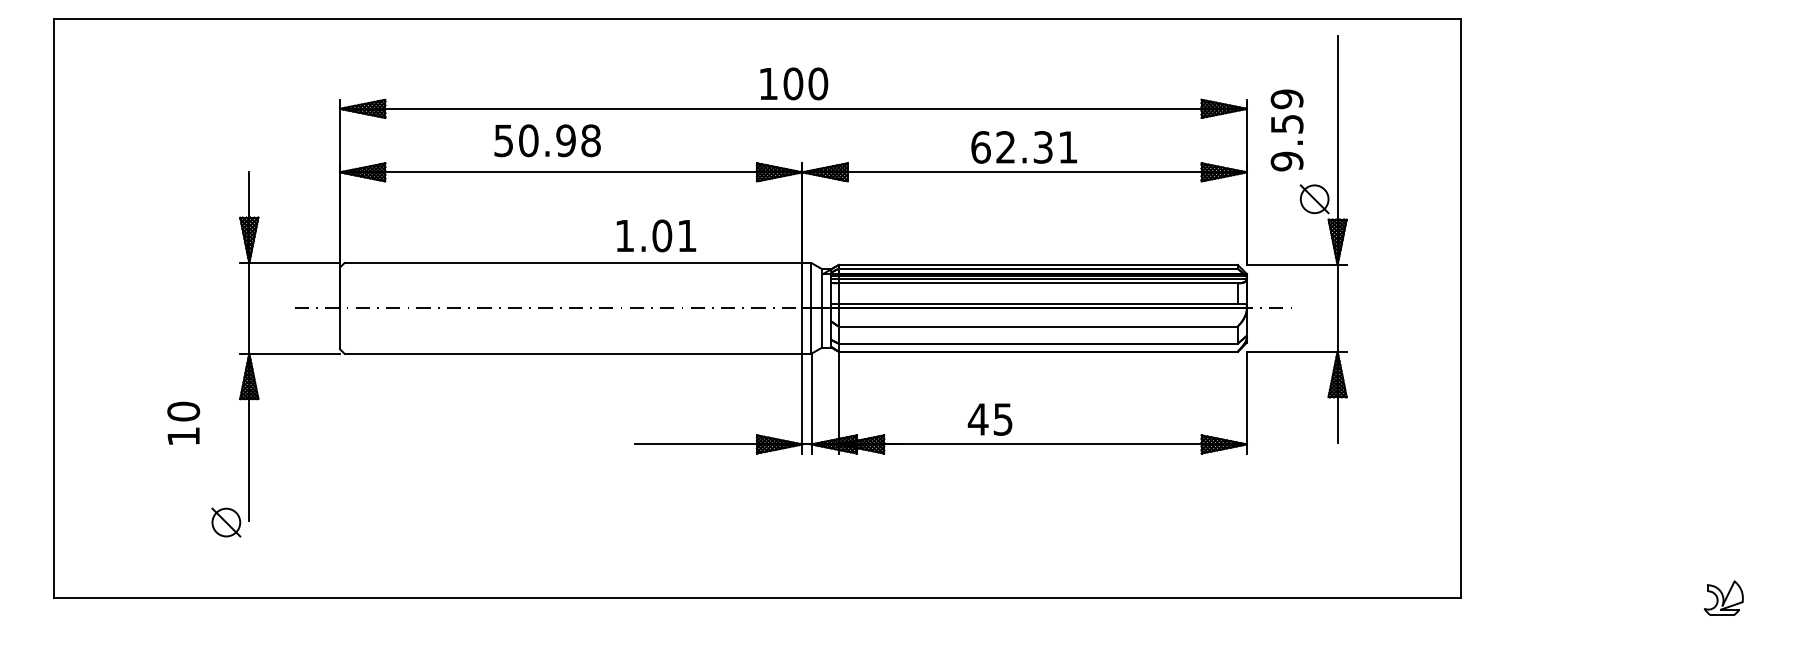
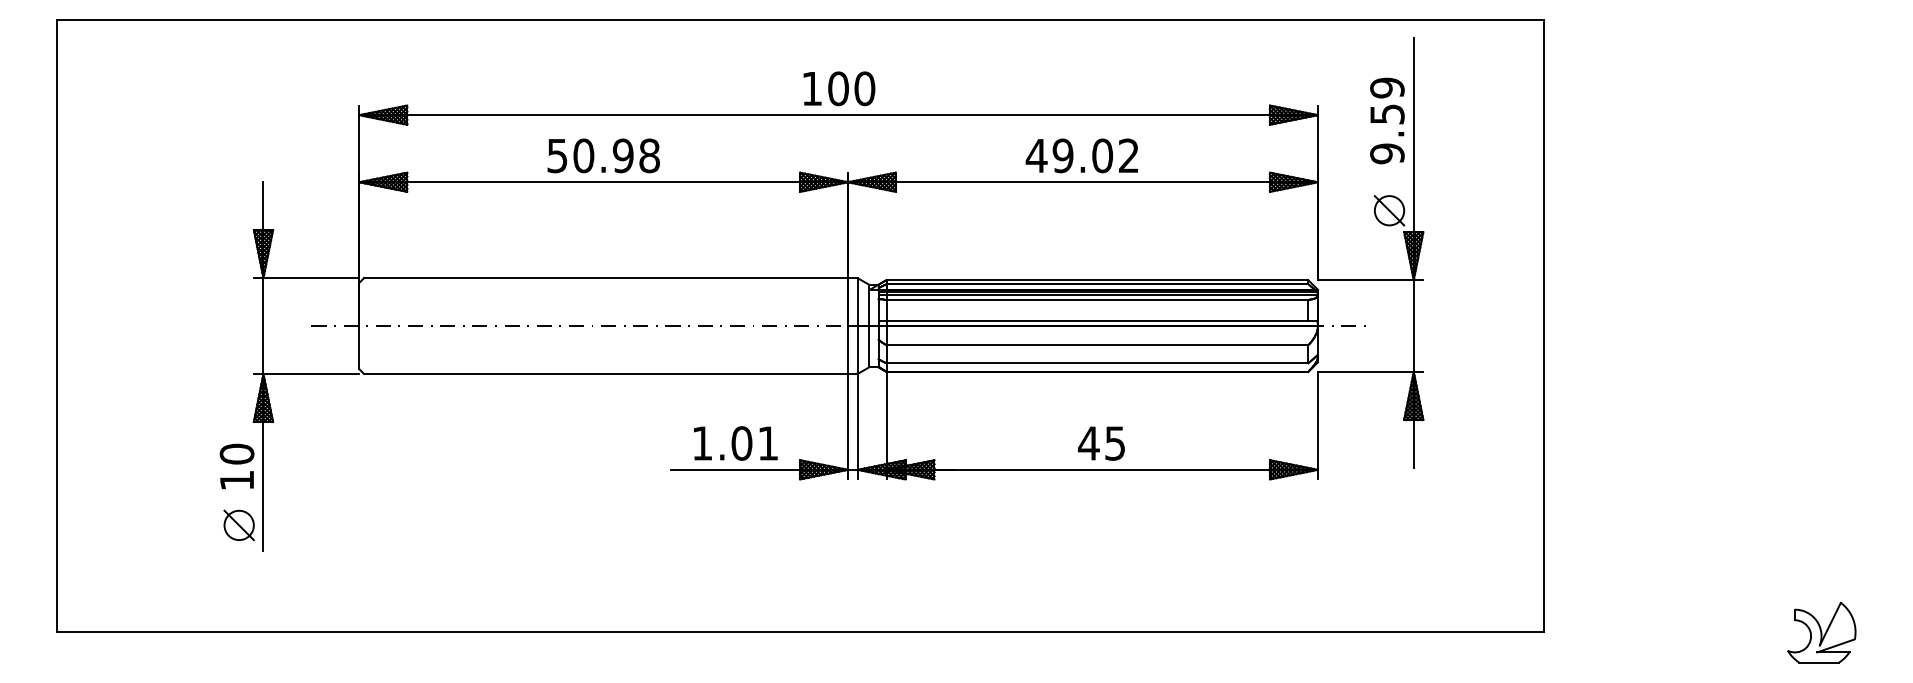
text: (1287, 129) -> (1387, 120), moved
text: (547, 140) -> (603, 155), moved
text: (1023, 147) -> (1081, 155), 62.31 -> 49.02
text: (656, 235) -> (735, 443), moved
text: (990, 419) -> (1101, 443), moved
text: (183, 423) -> (236, 466), moved
part: (225, 522) -> (238, 525), moved
part: (1723, 598) -> (1821, 632), size x1.67

